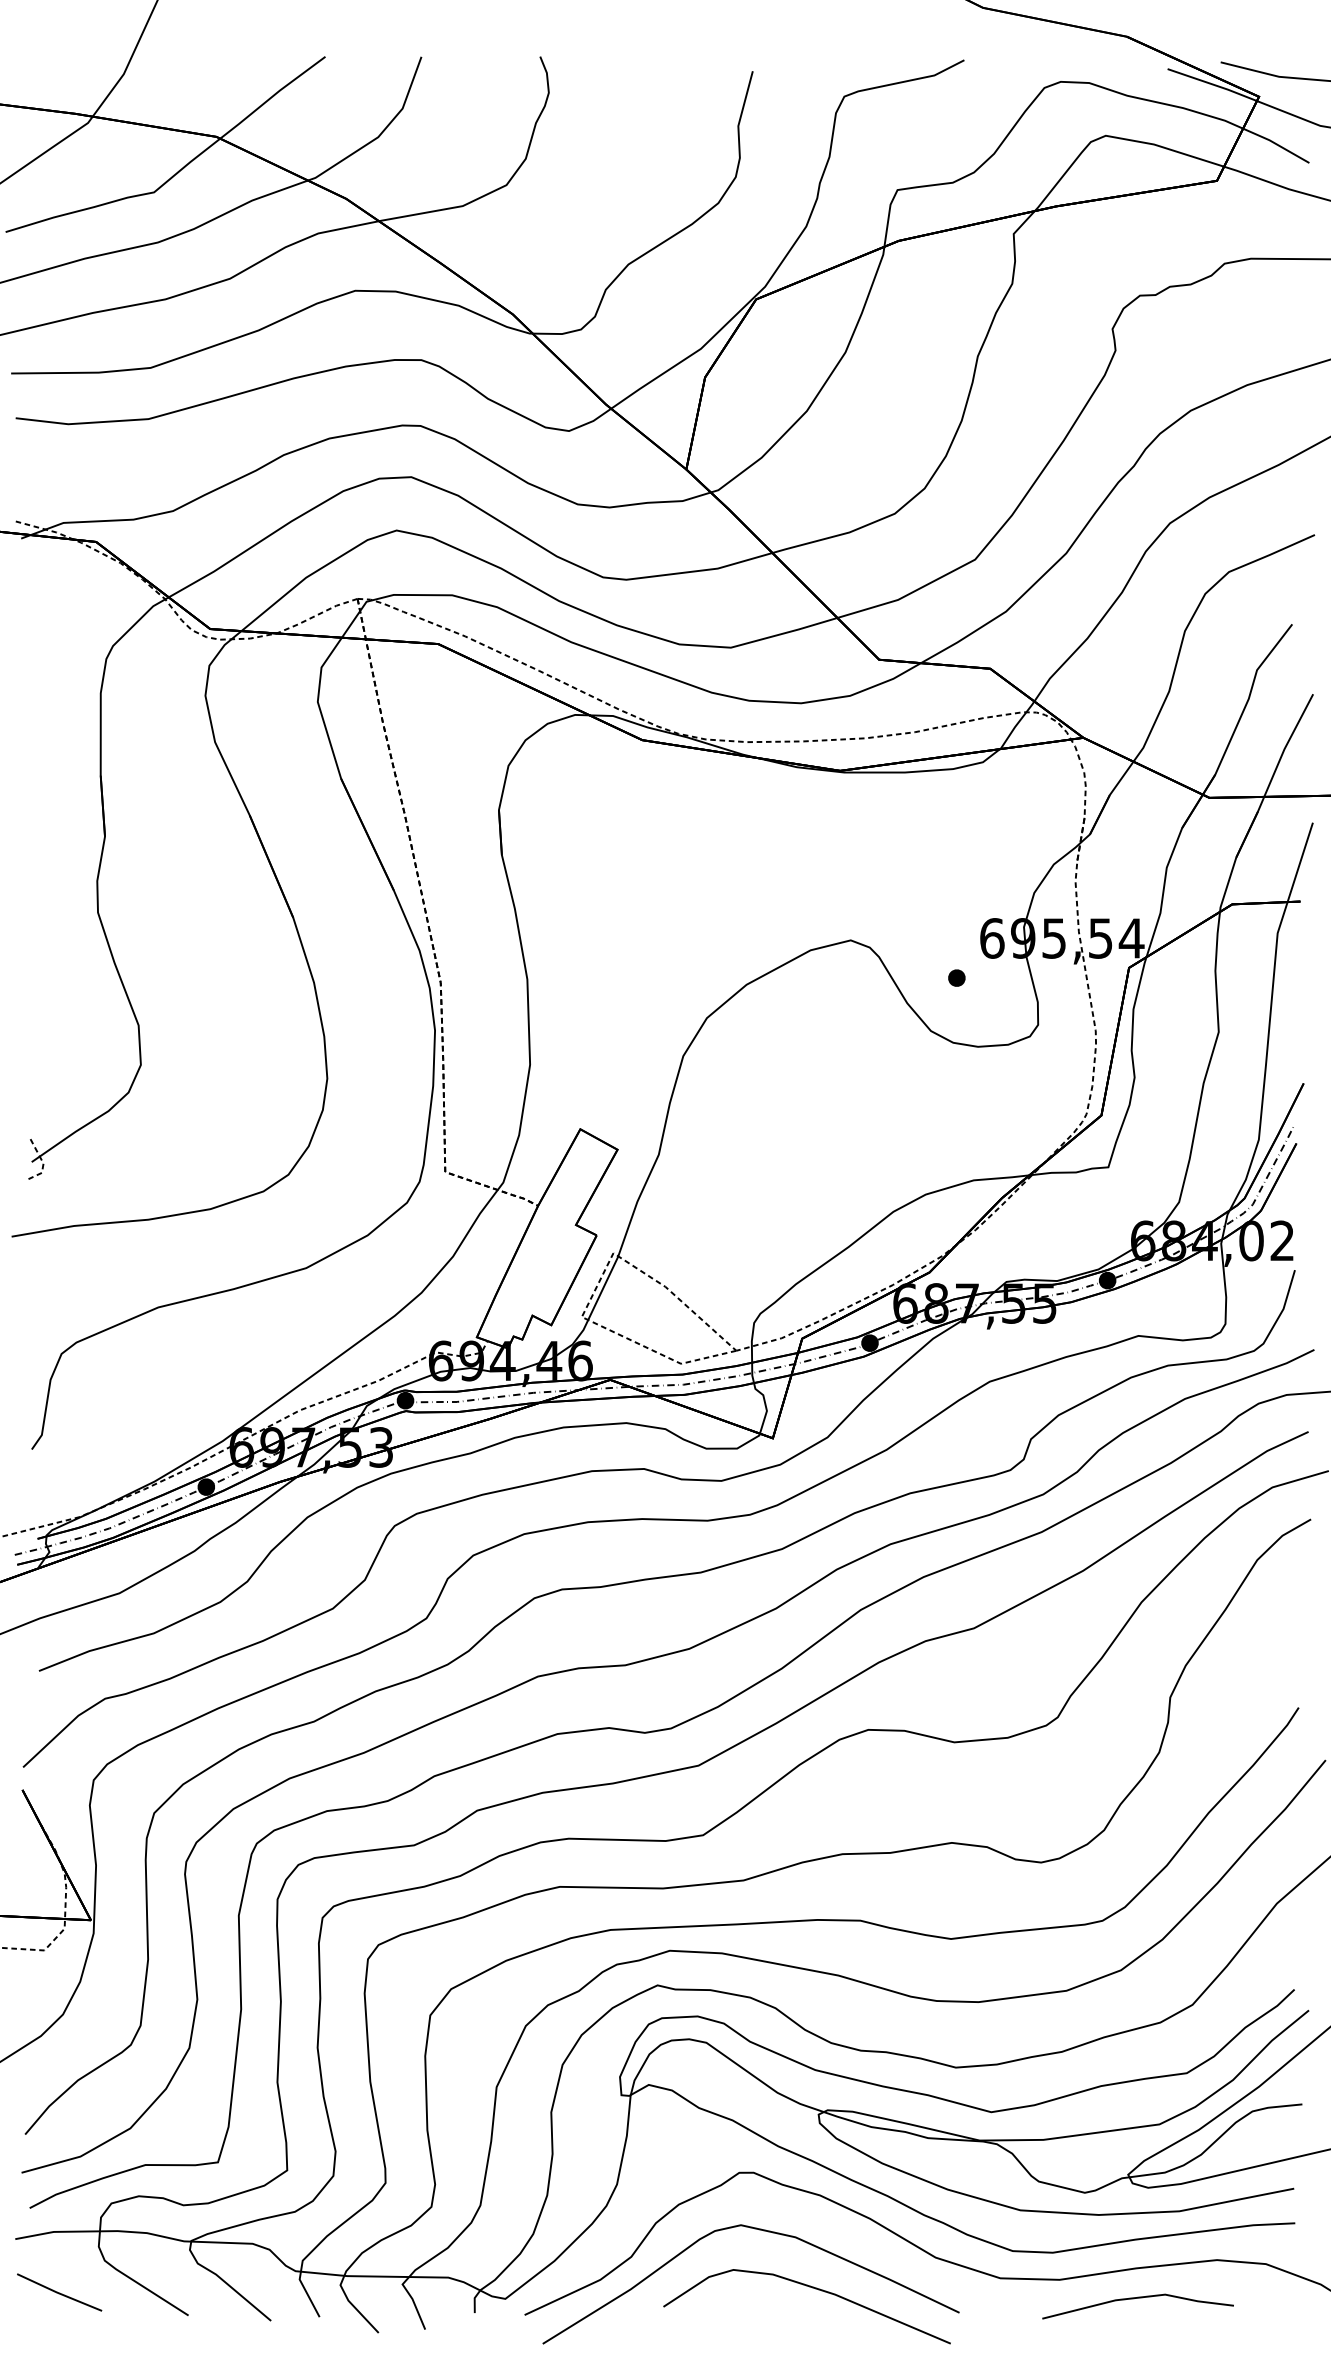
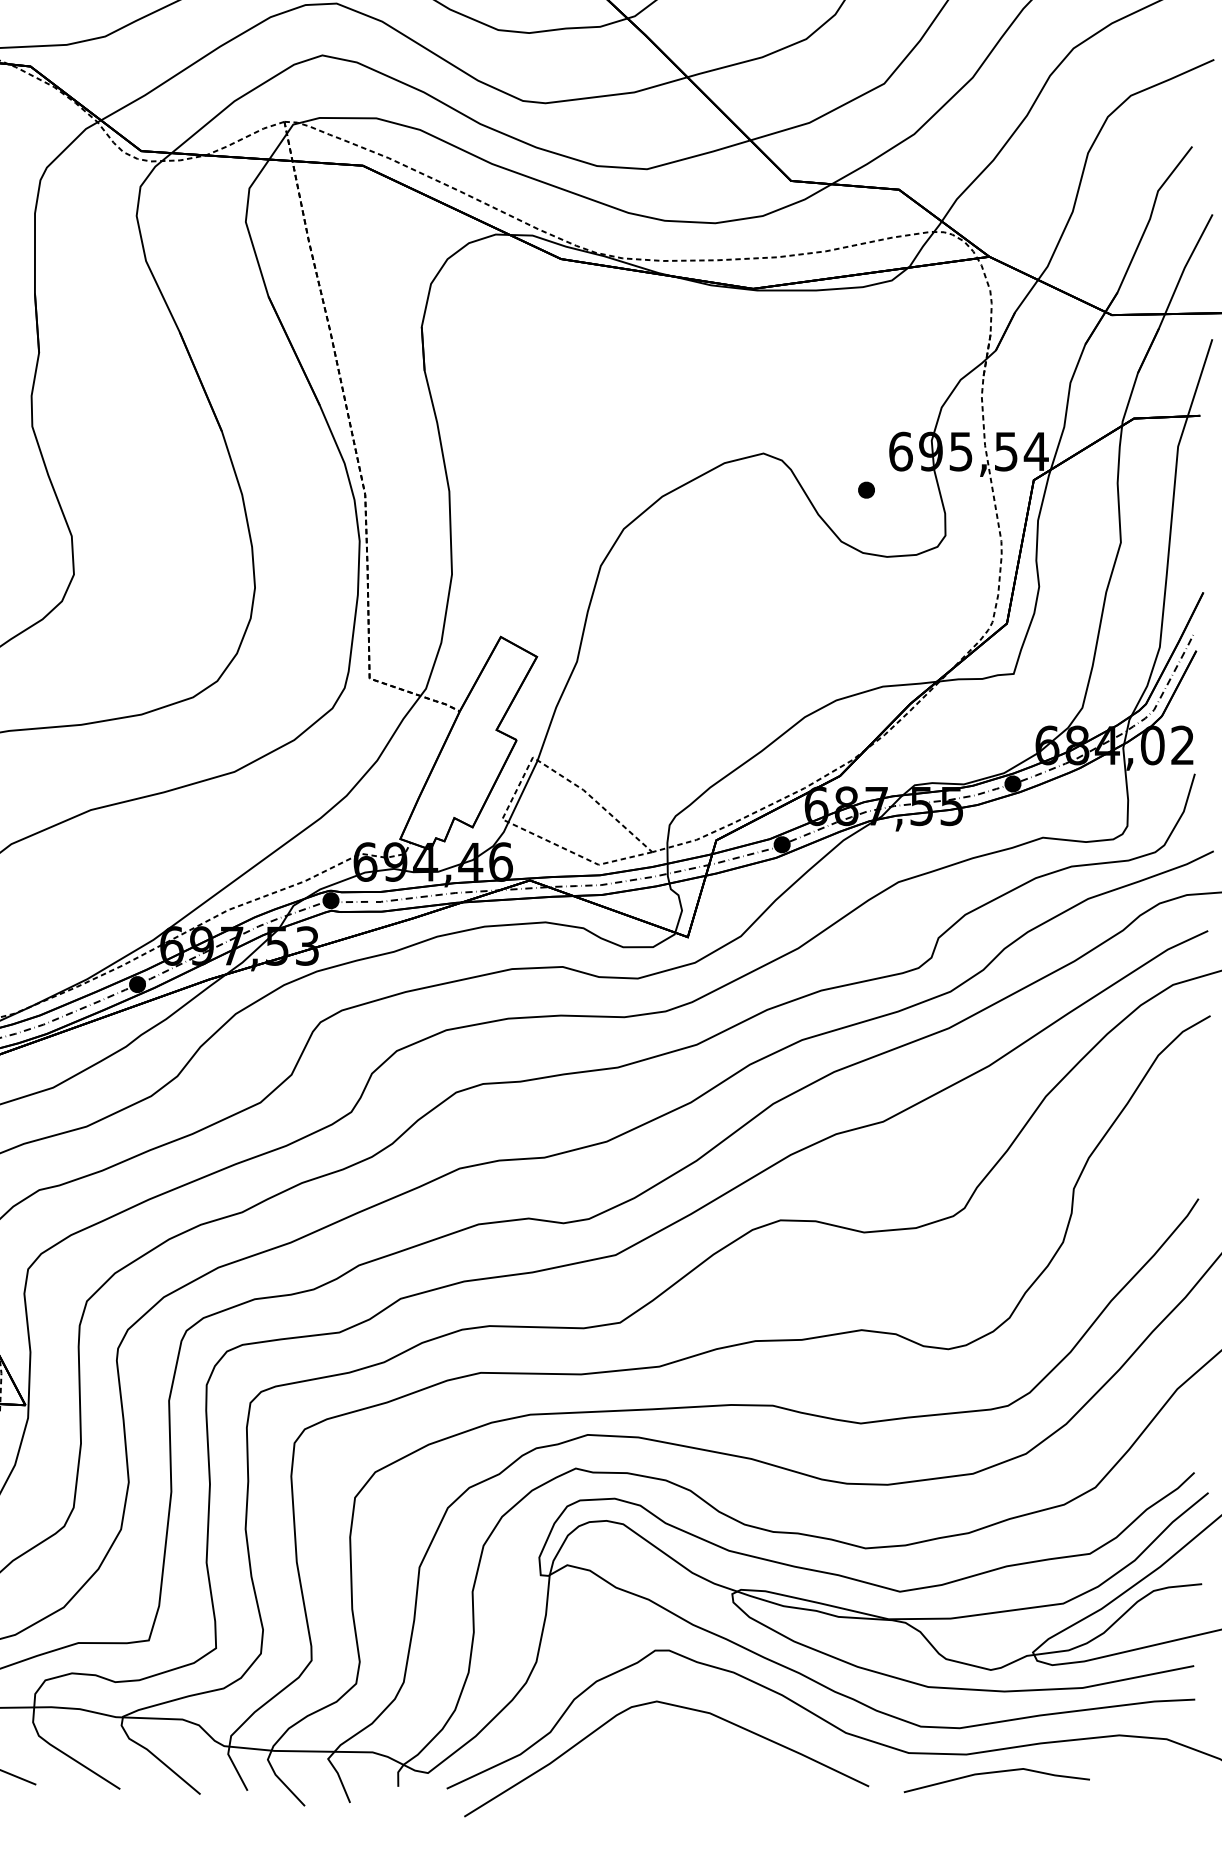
curve: (812, 2288) -> (726, 1762), removed
line: (1134, 2299) -> (993, 1773), moved

